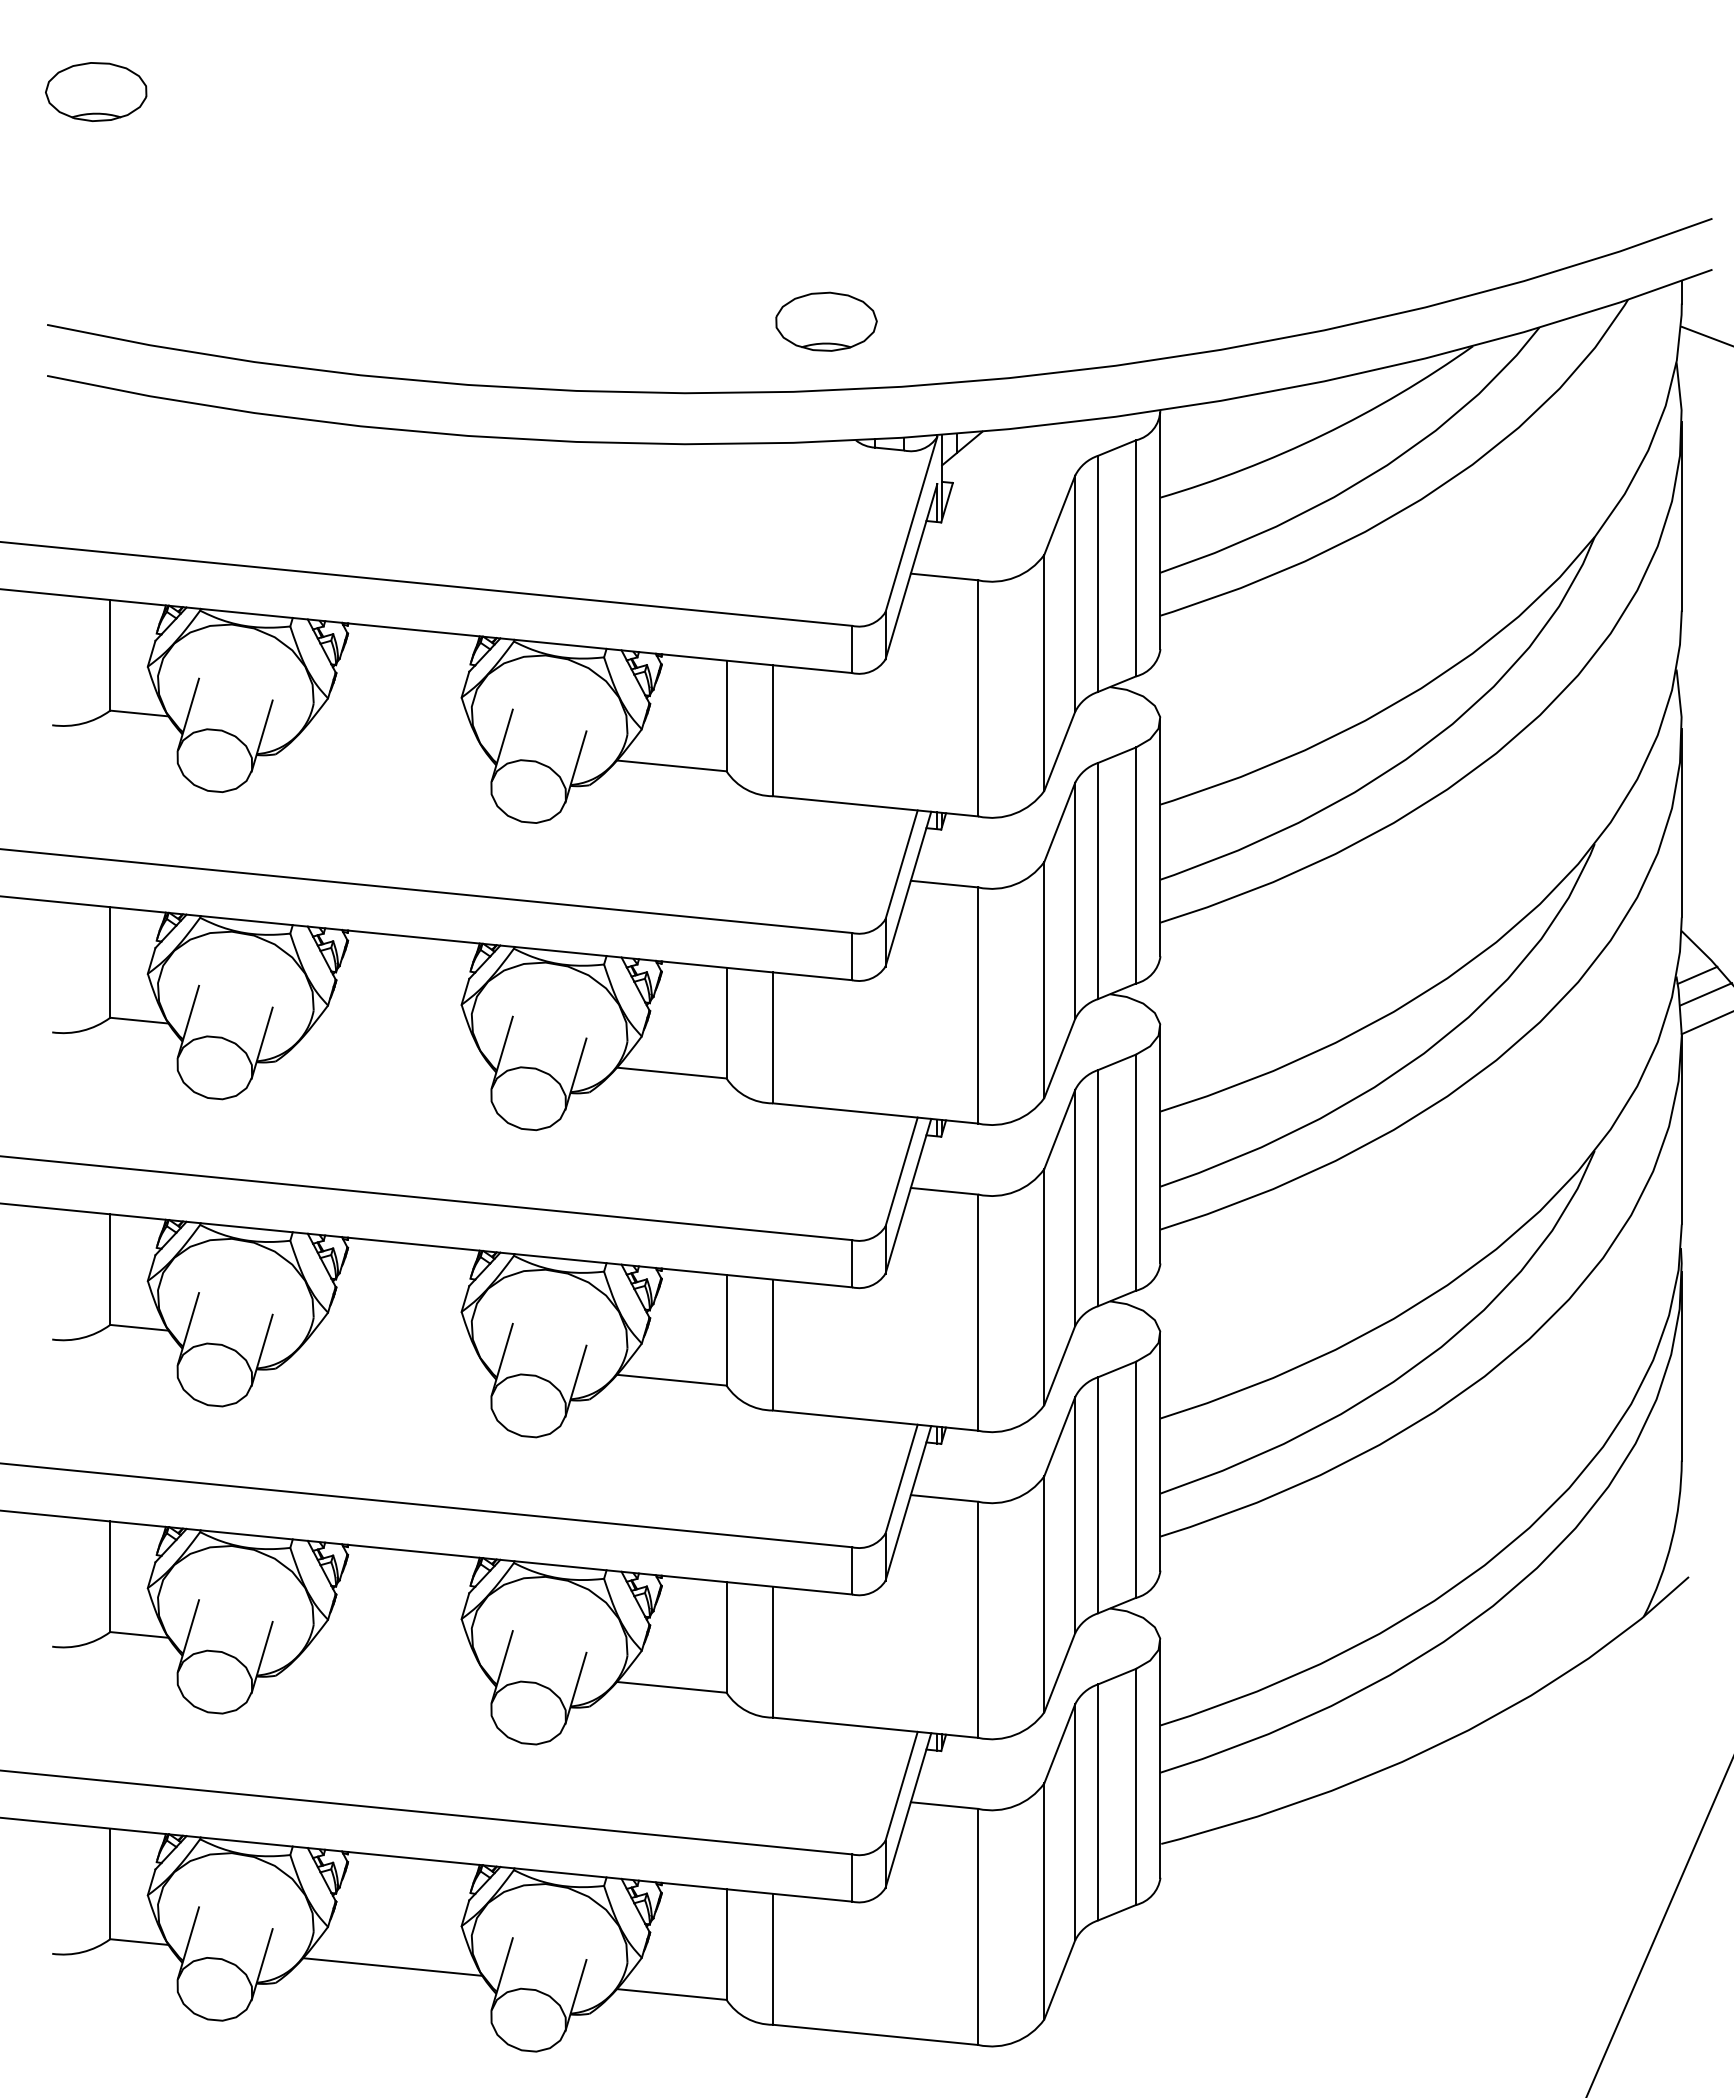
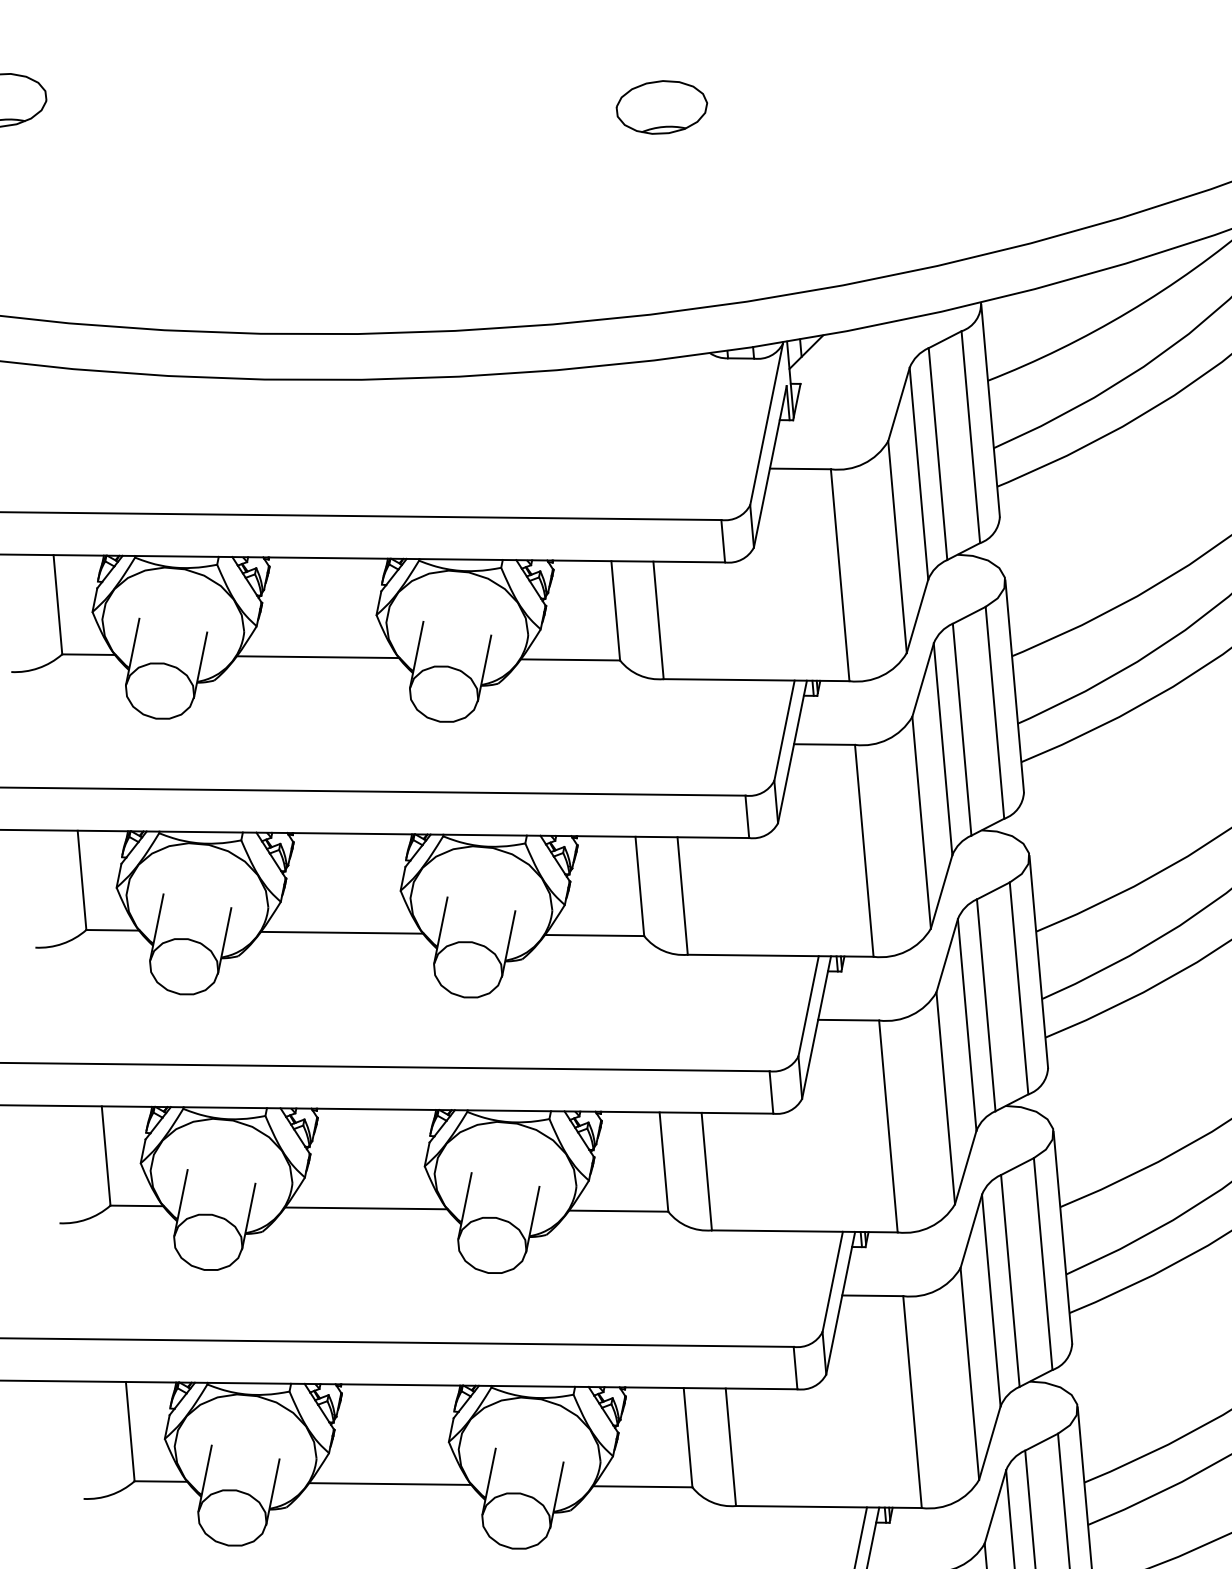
part: (826, 321) -> (662, 107), moved
line: (392, 738) -> (317, 657), added
line: (392, 1045) -> (341, 932), added
line: (392, 1352) -> (365, 1208), added
line: (392, 1659) -> (390, 1483), added

